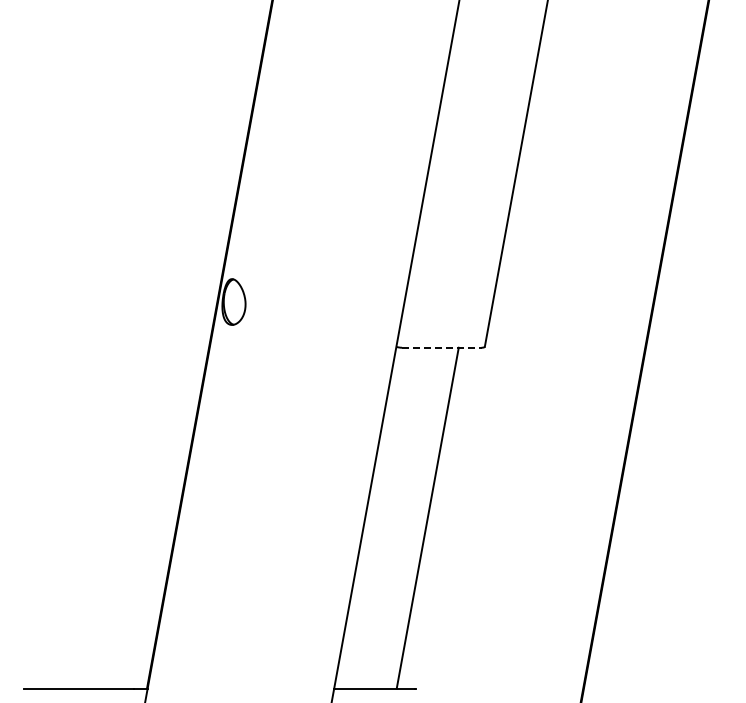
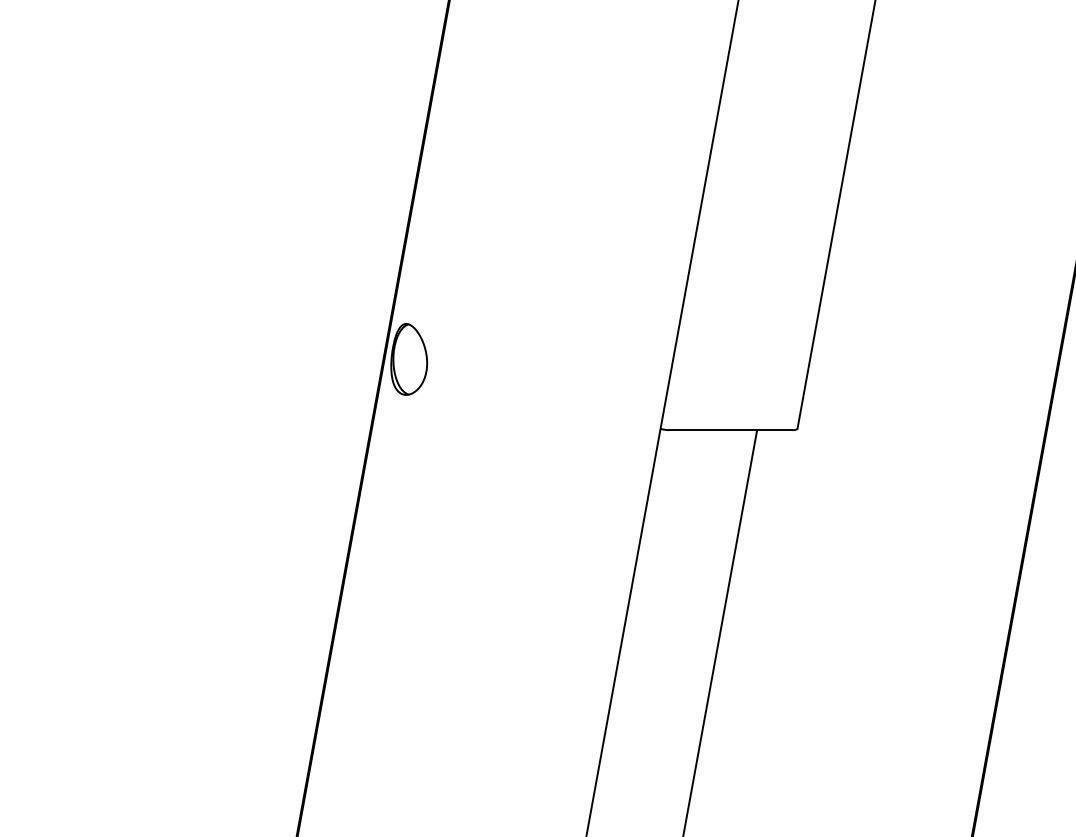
line: (441, 347) -> (730, 429), dashed -> solid

